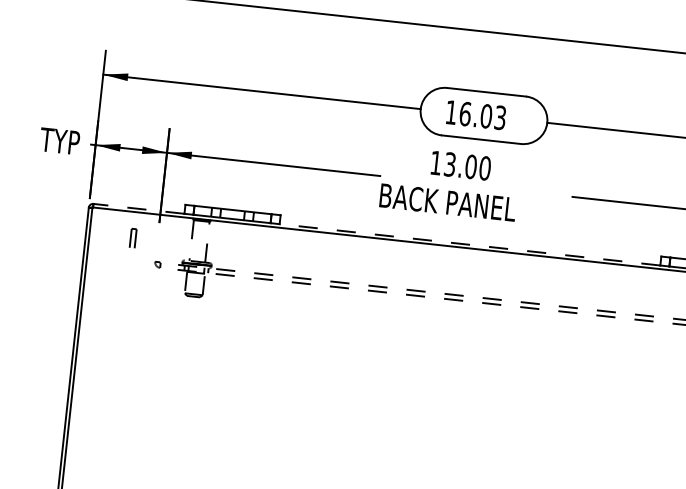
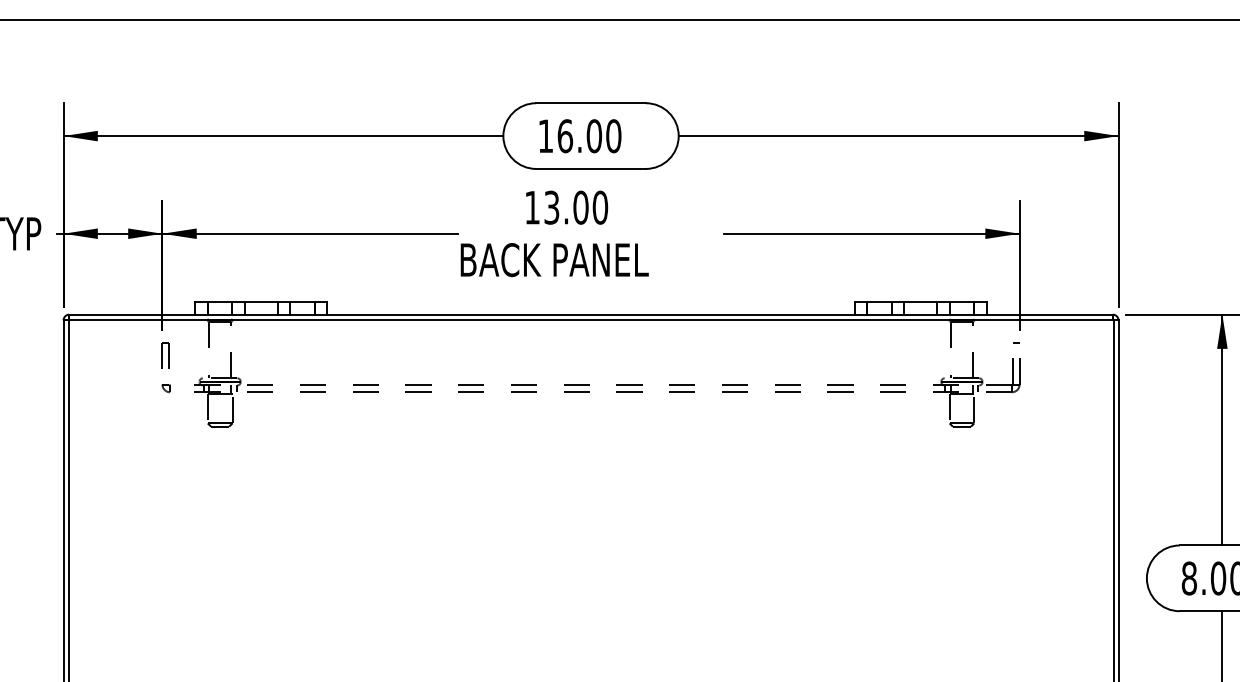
text: (500, 118) -> (613, 136), 16.03 -> 16.00
line: (138, 208) -> (131, 314), dashed -> solid
part: (132, 238) -> (165, 355), moved
line: (470, 244) -> (591, 314), dashed -> solid

